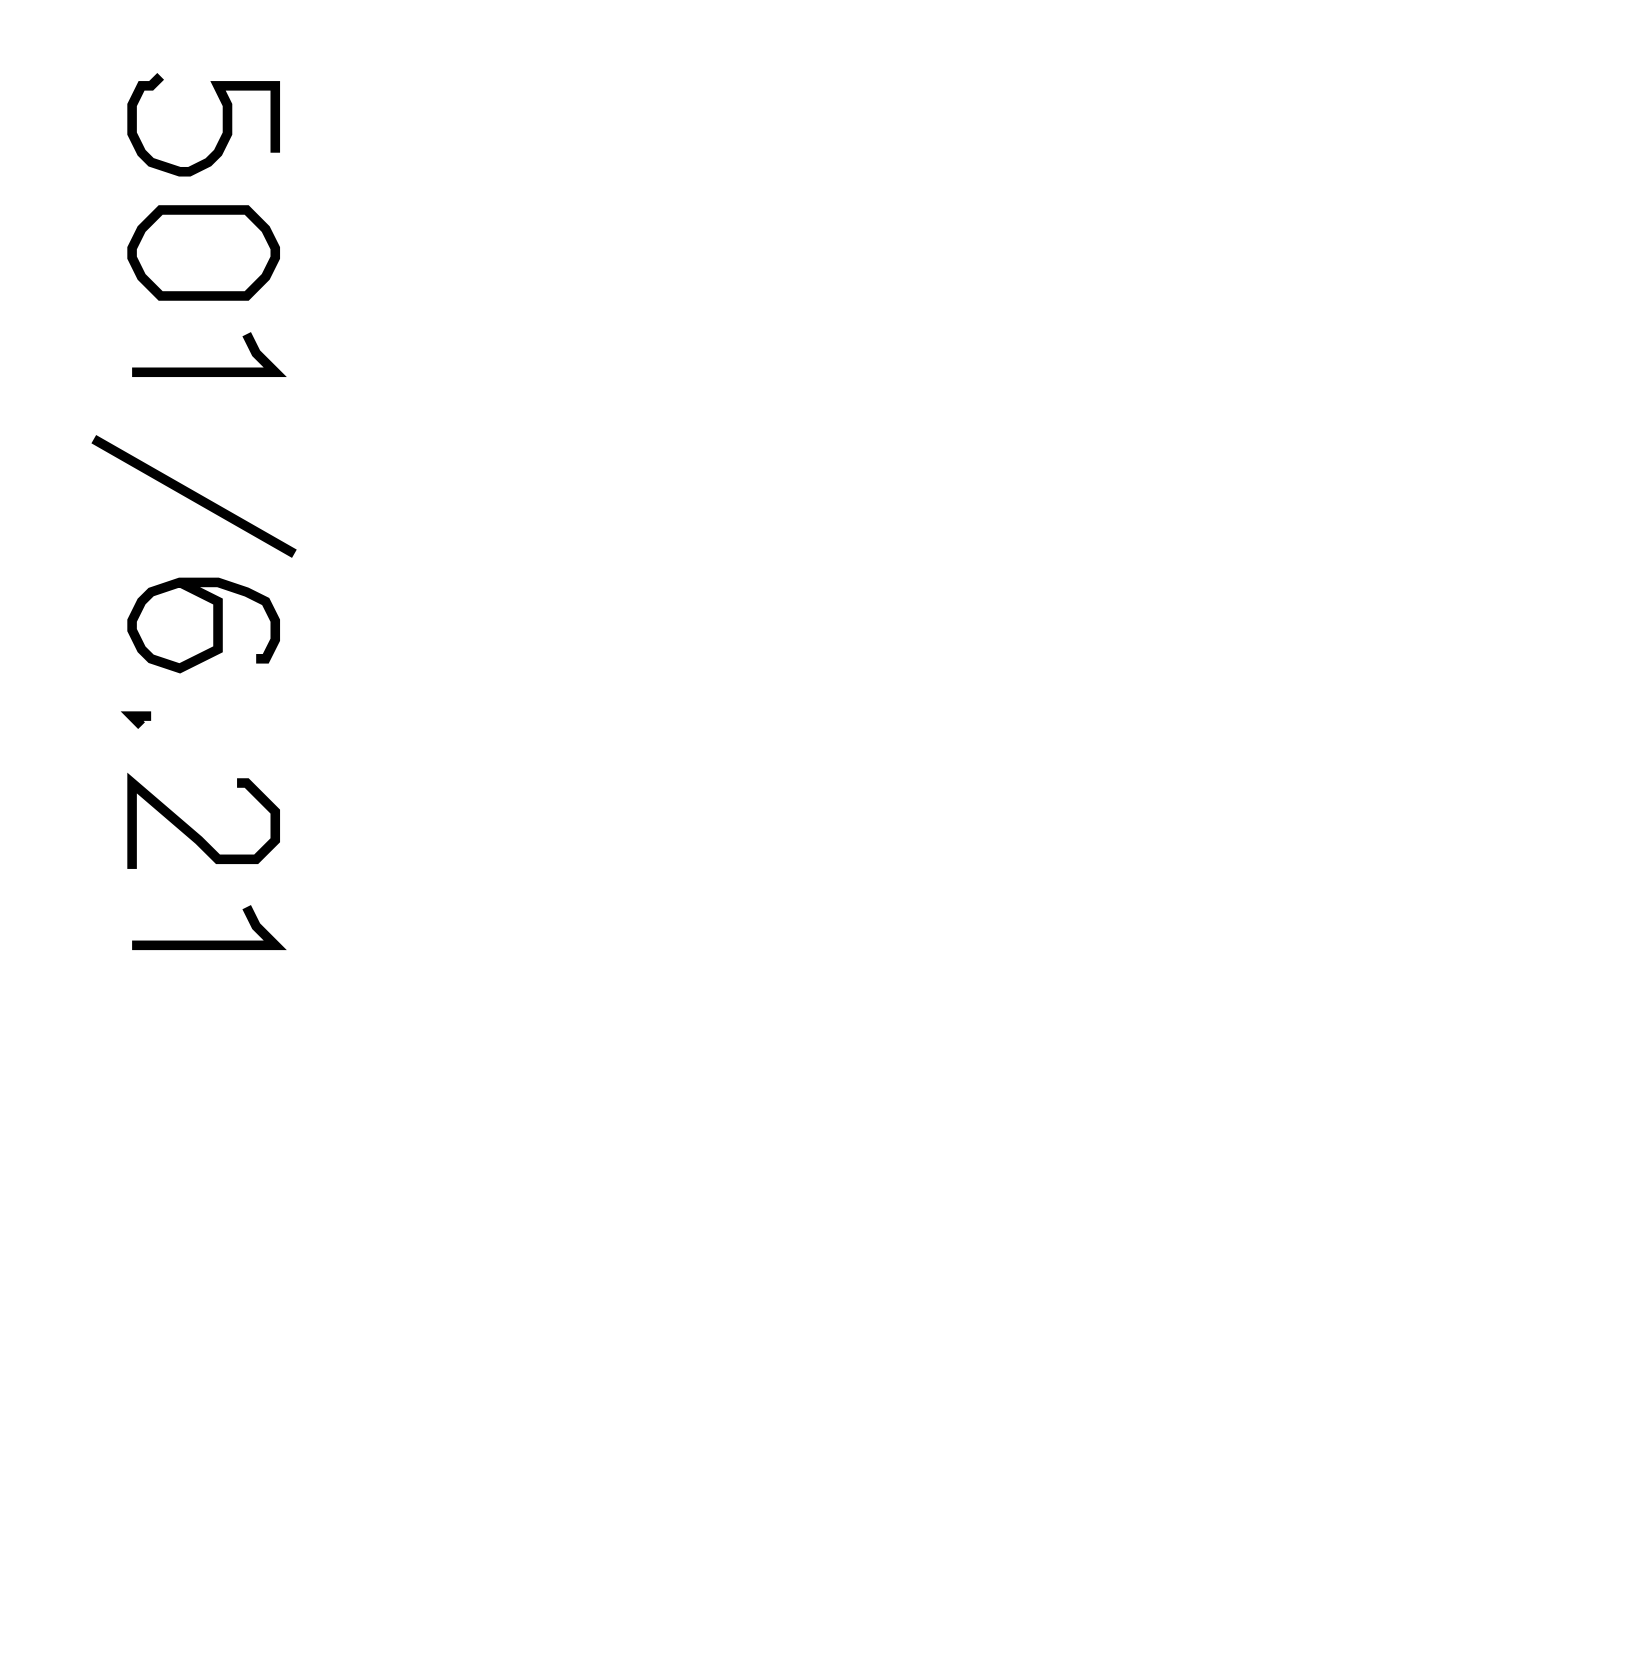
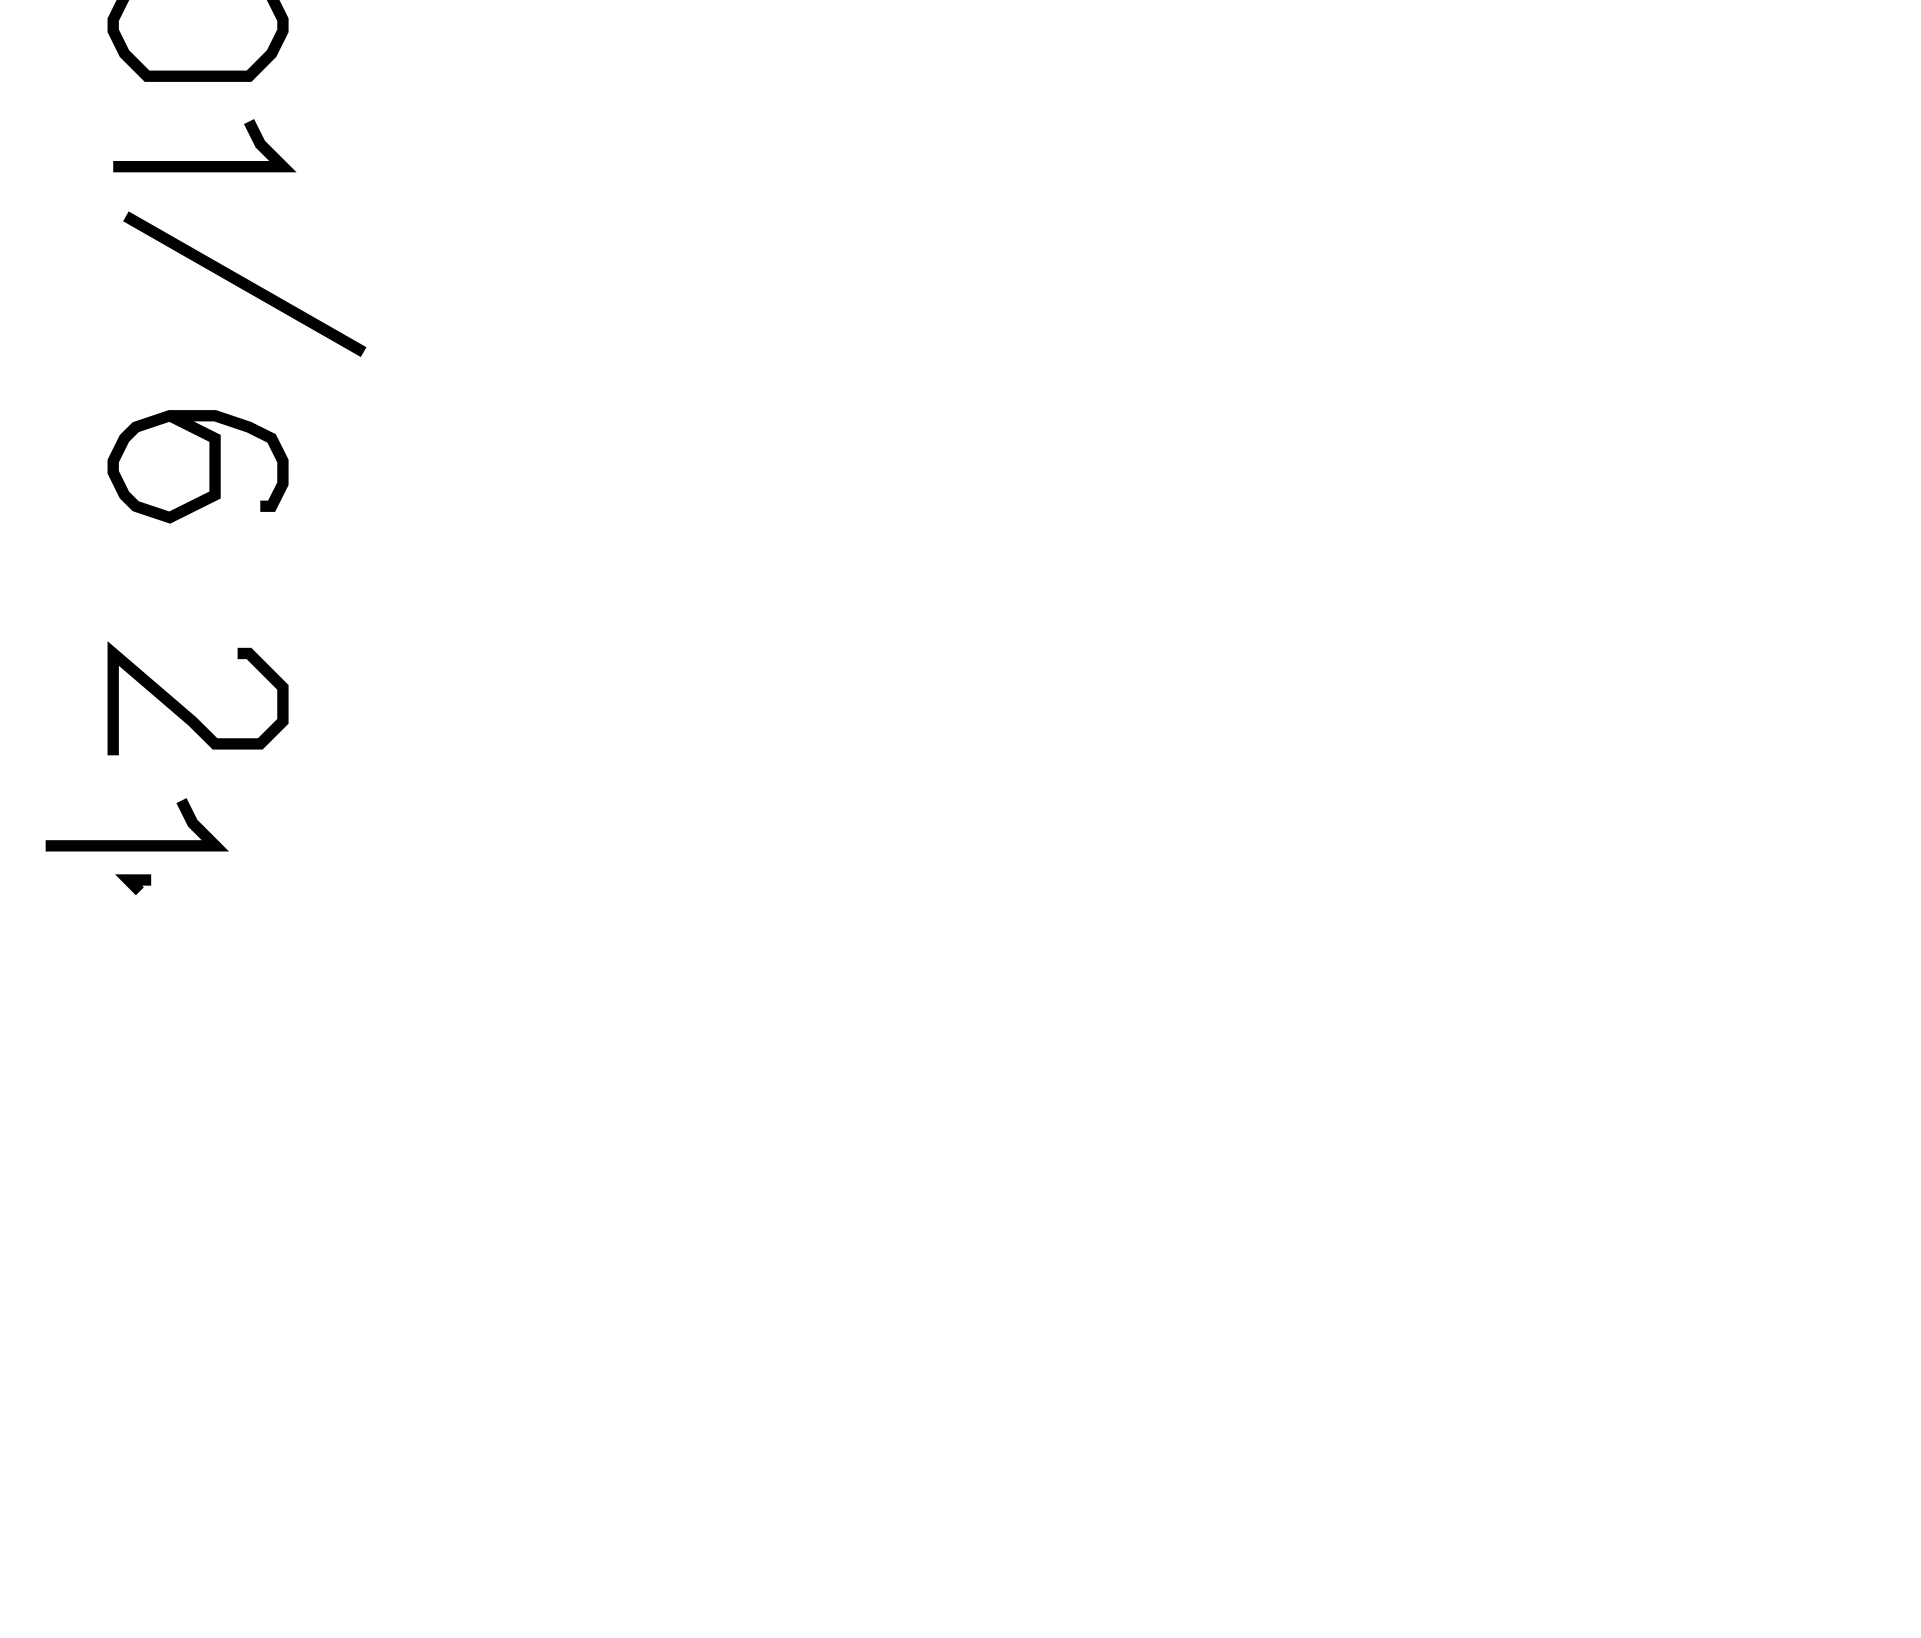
line: (193, 496) -> (244, 284), moved
line: (136, 719) -> (133, 883), moved
line: (209, 940) -> (137, 840), moved

